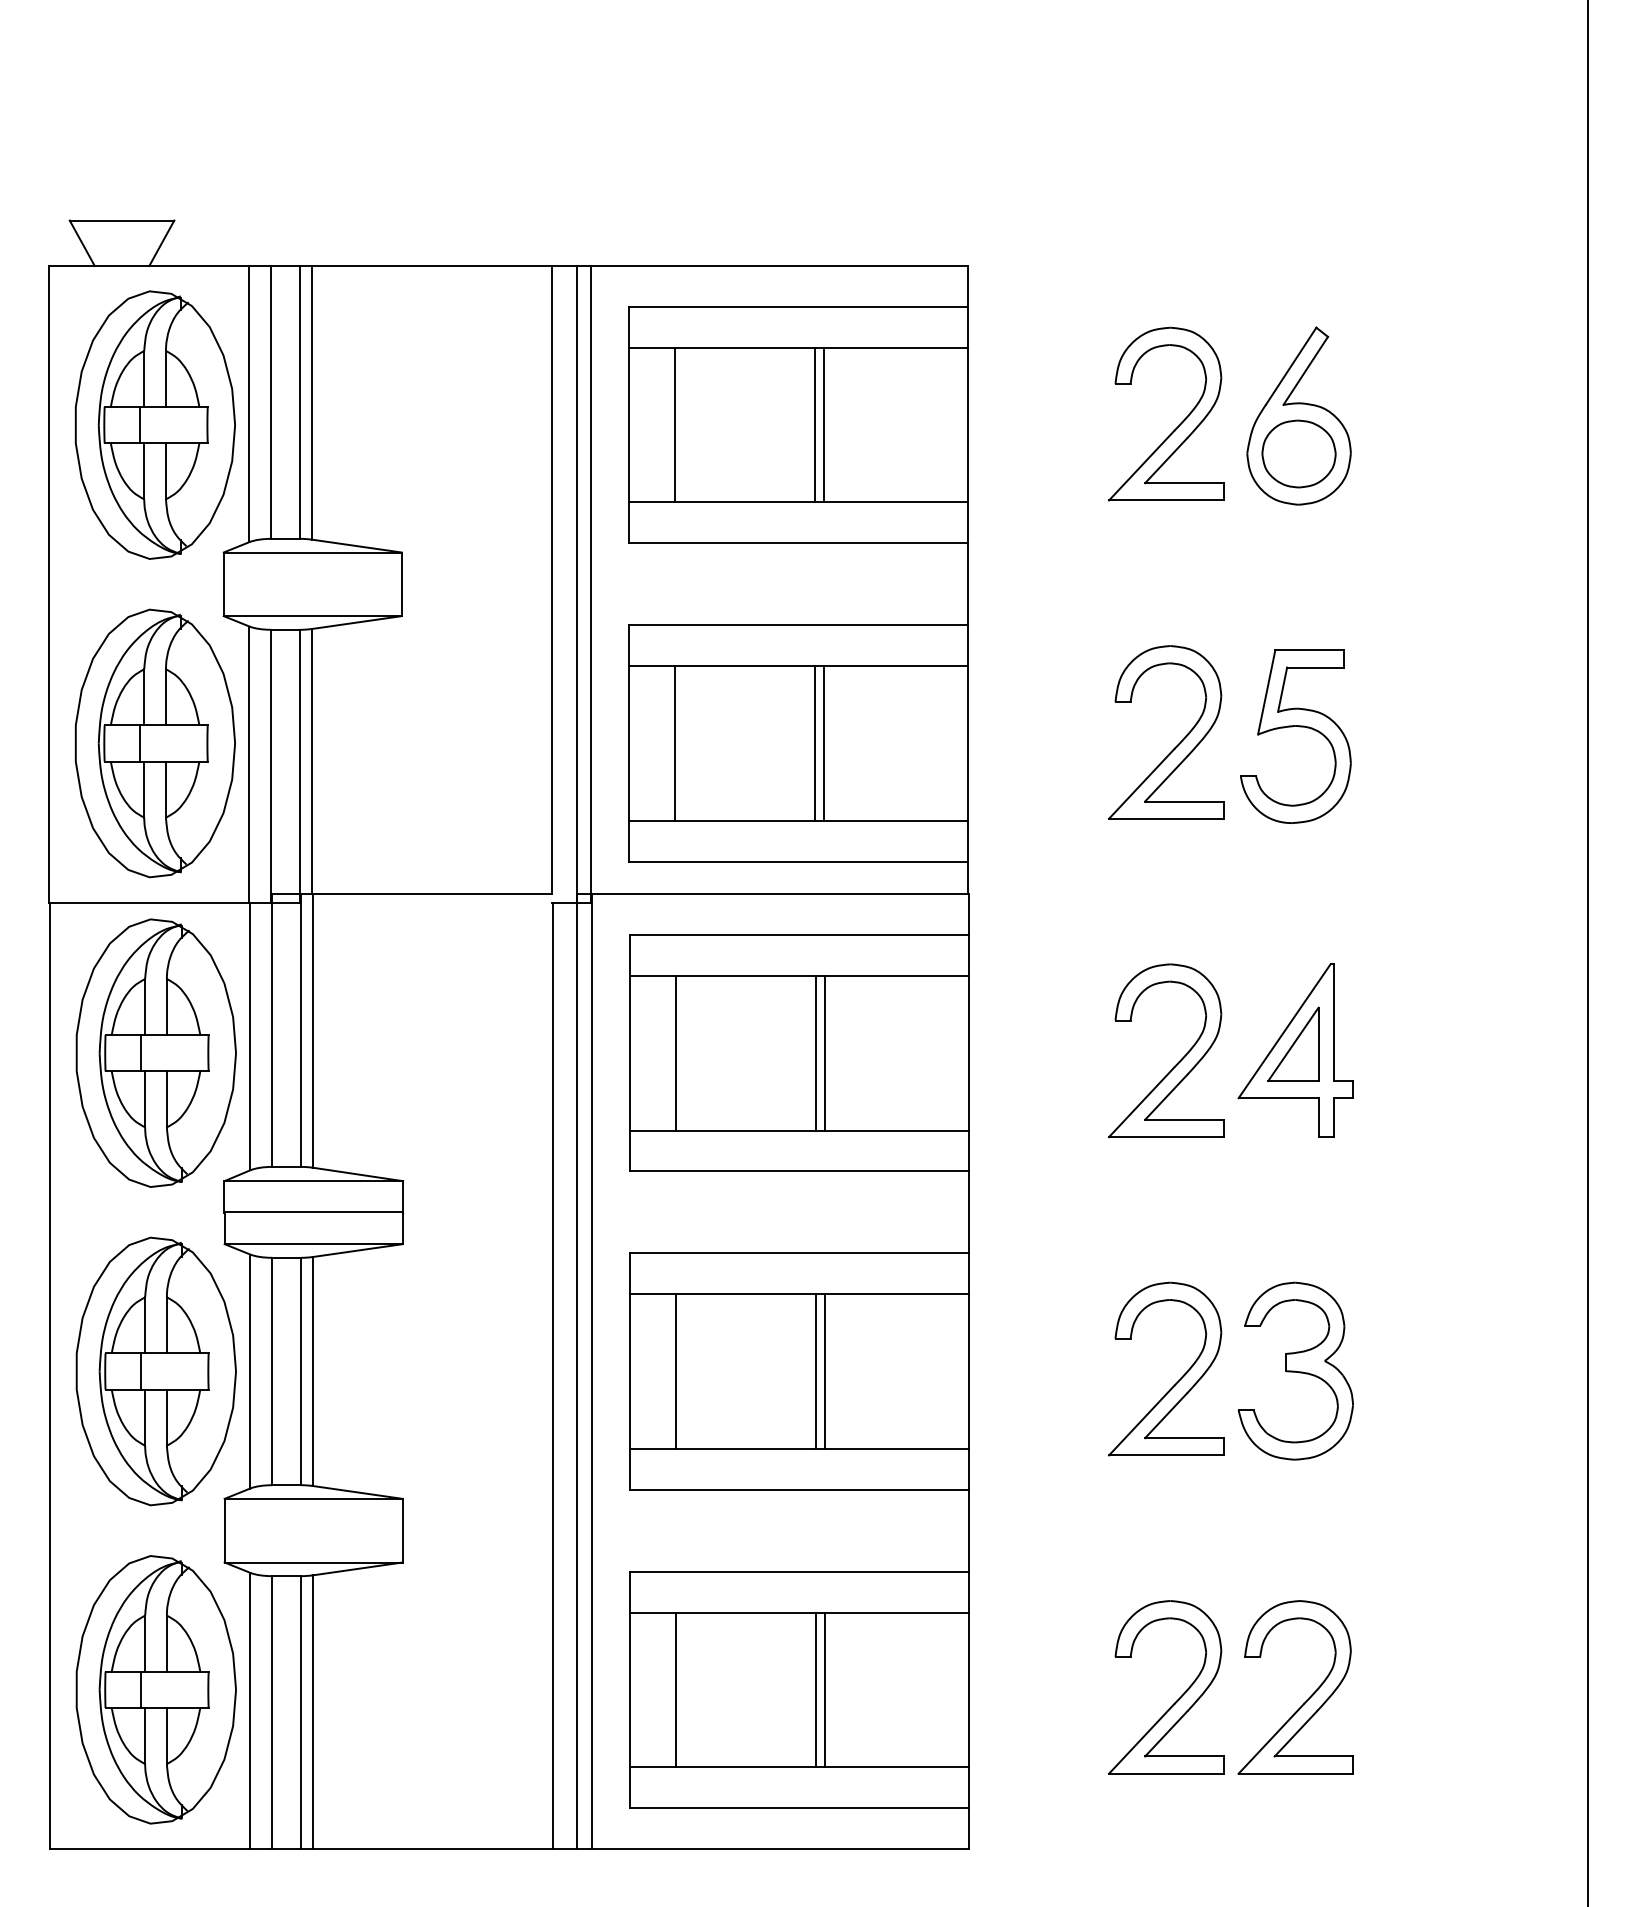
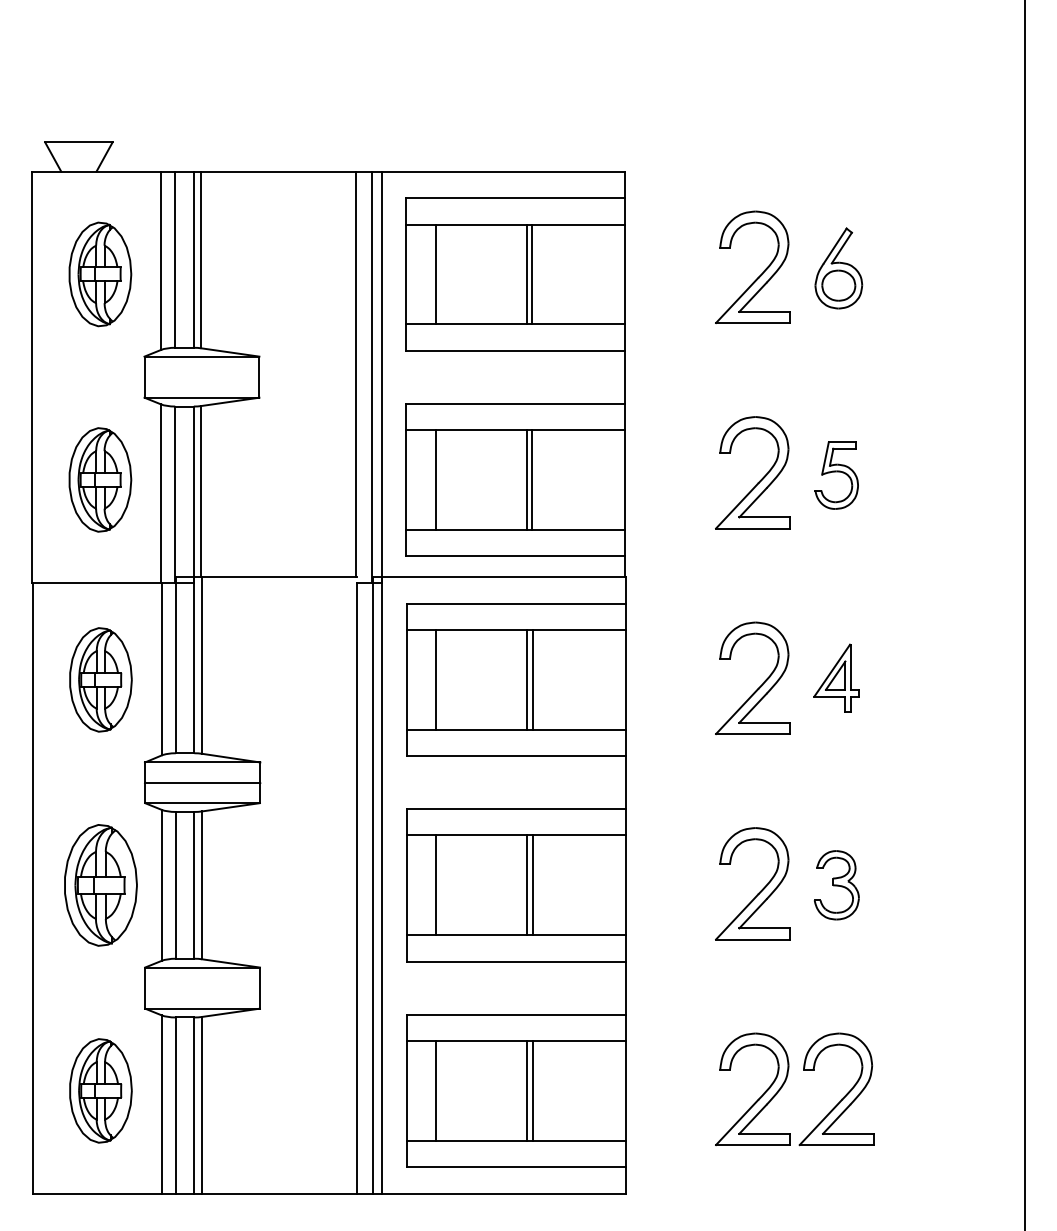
part: (1298, 415) -> (838, 268), size x0.7
part: (155, 425) -> (100, 274), size x0.6
part: (1295, 736) -> (836, 475), size x0.6
part: (155, 742) -> (100, 479), size x0.6
part: (1295, 1049) -> (836, 677), size x0.6
part: (155, 1052) -> (100, 679), size x0.6
part: (155, 1371) -> (100, 885), size x0.7
part: (1295, 1371) -> (836, 885), size x0.6
part: (155, 1689) -> (100, 1090), size x0.6

